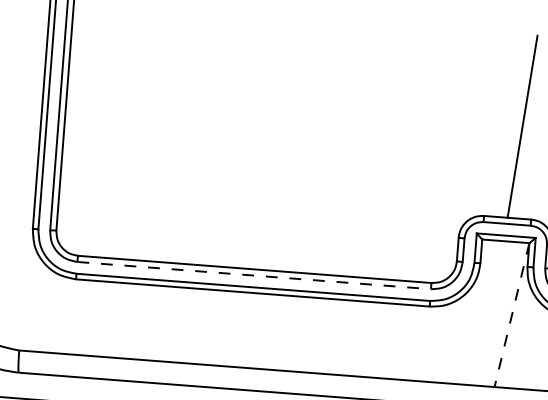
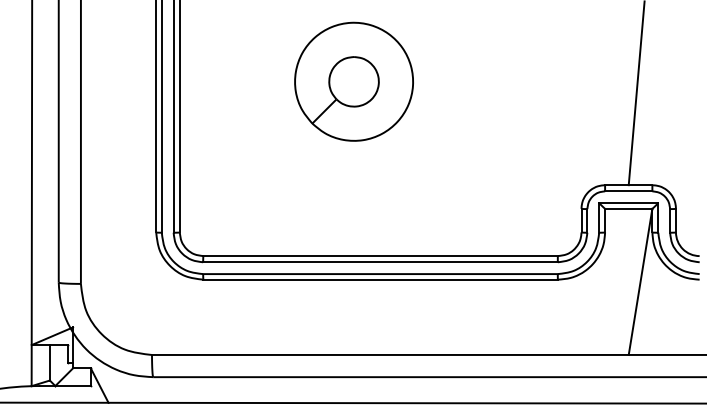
part: (241, 93) -> (353, 81), added
line: (255, 275) -> (381, 262), dashed -> solid
line: (511, 315) -> (640, 282), dashed -> solid

